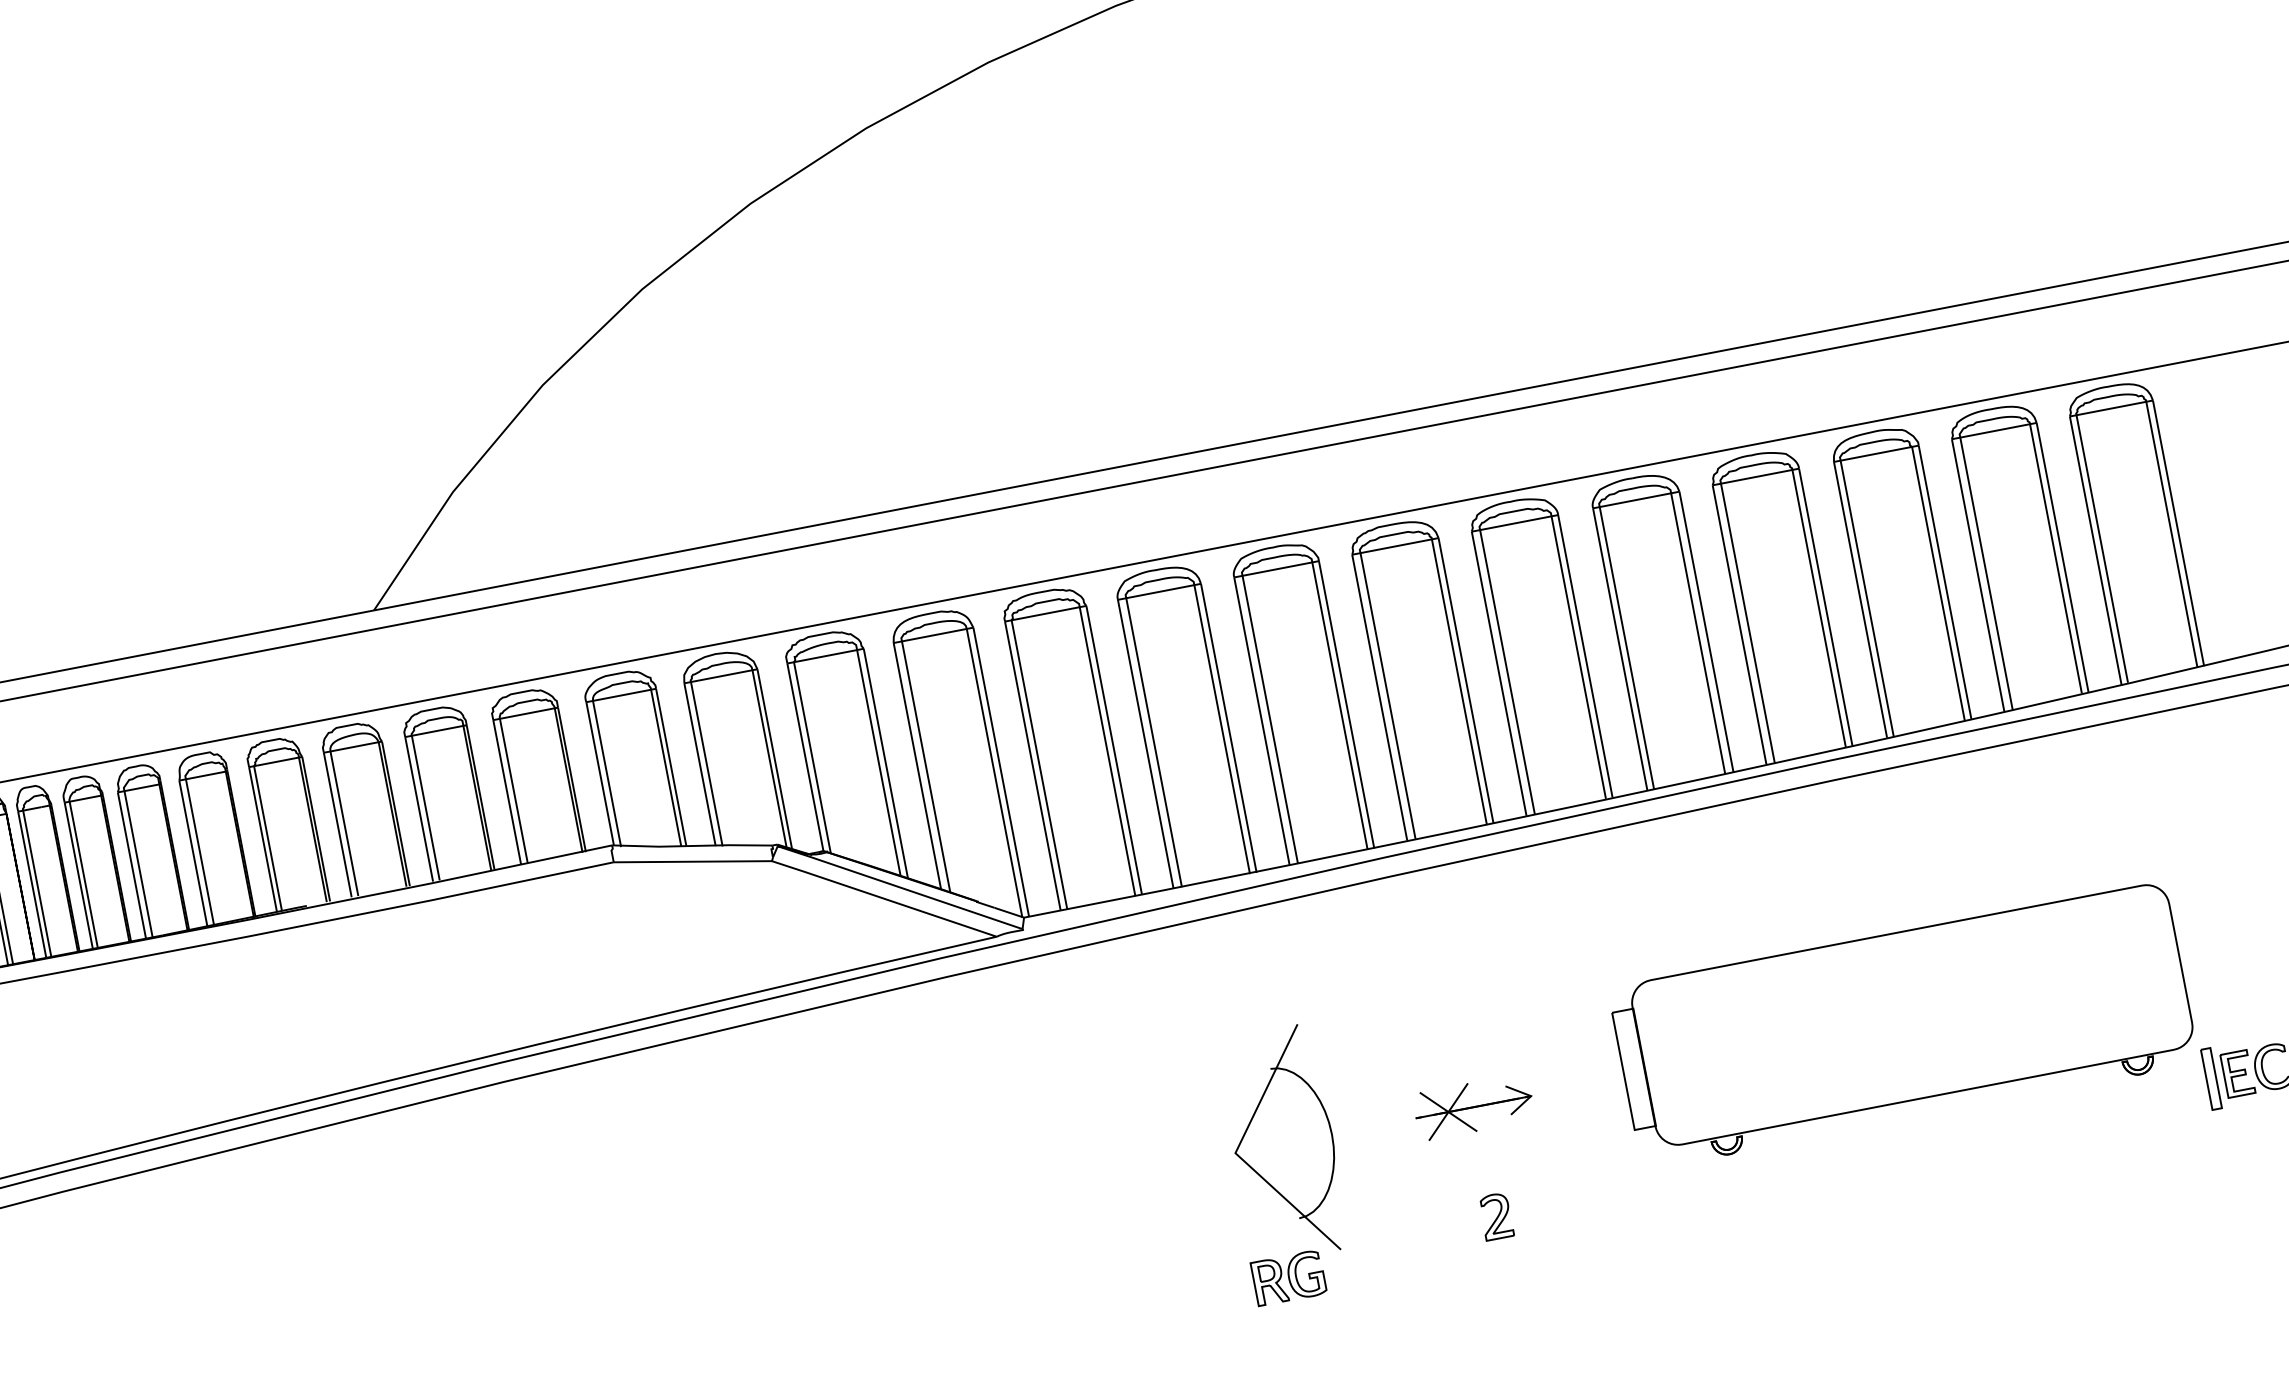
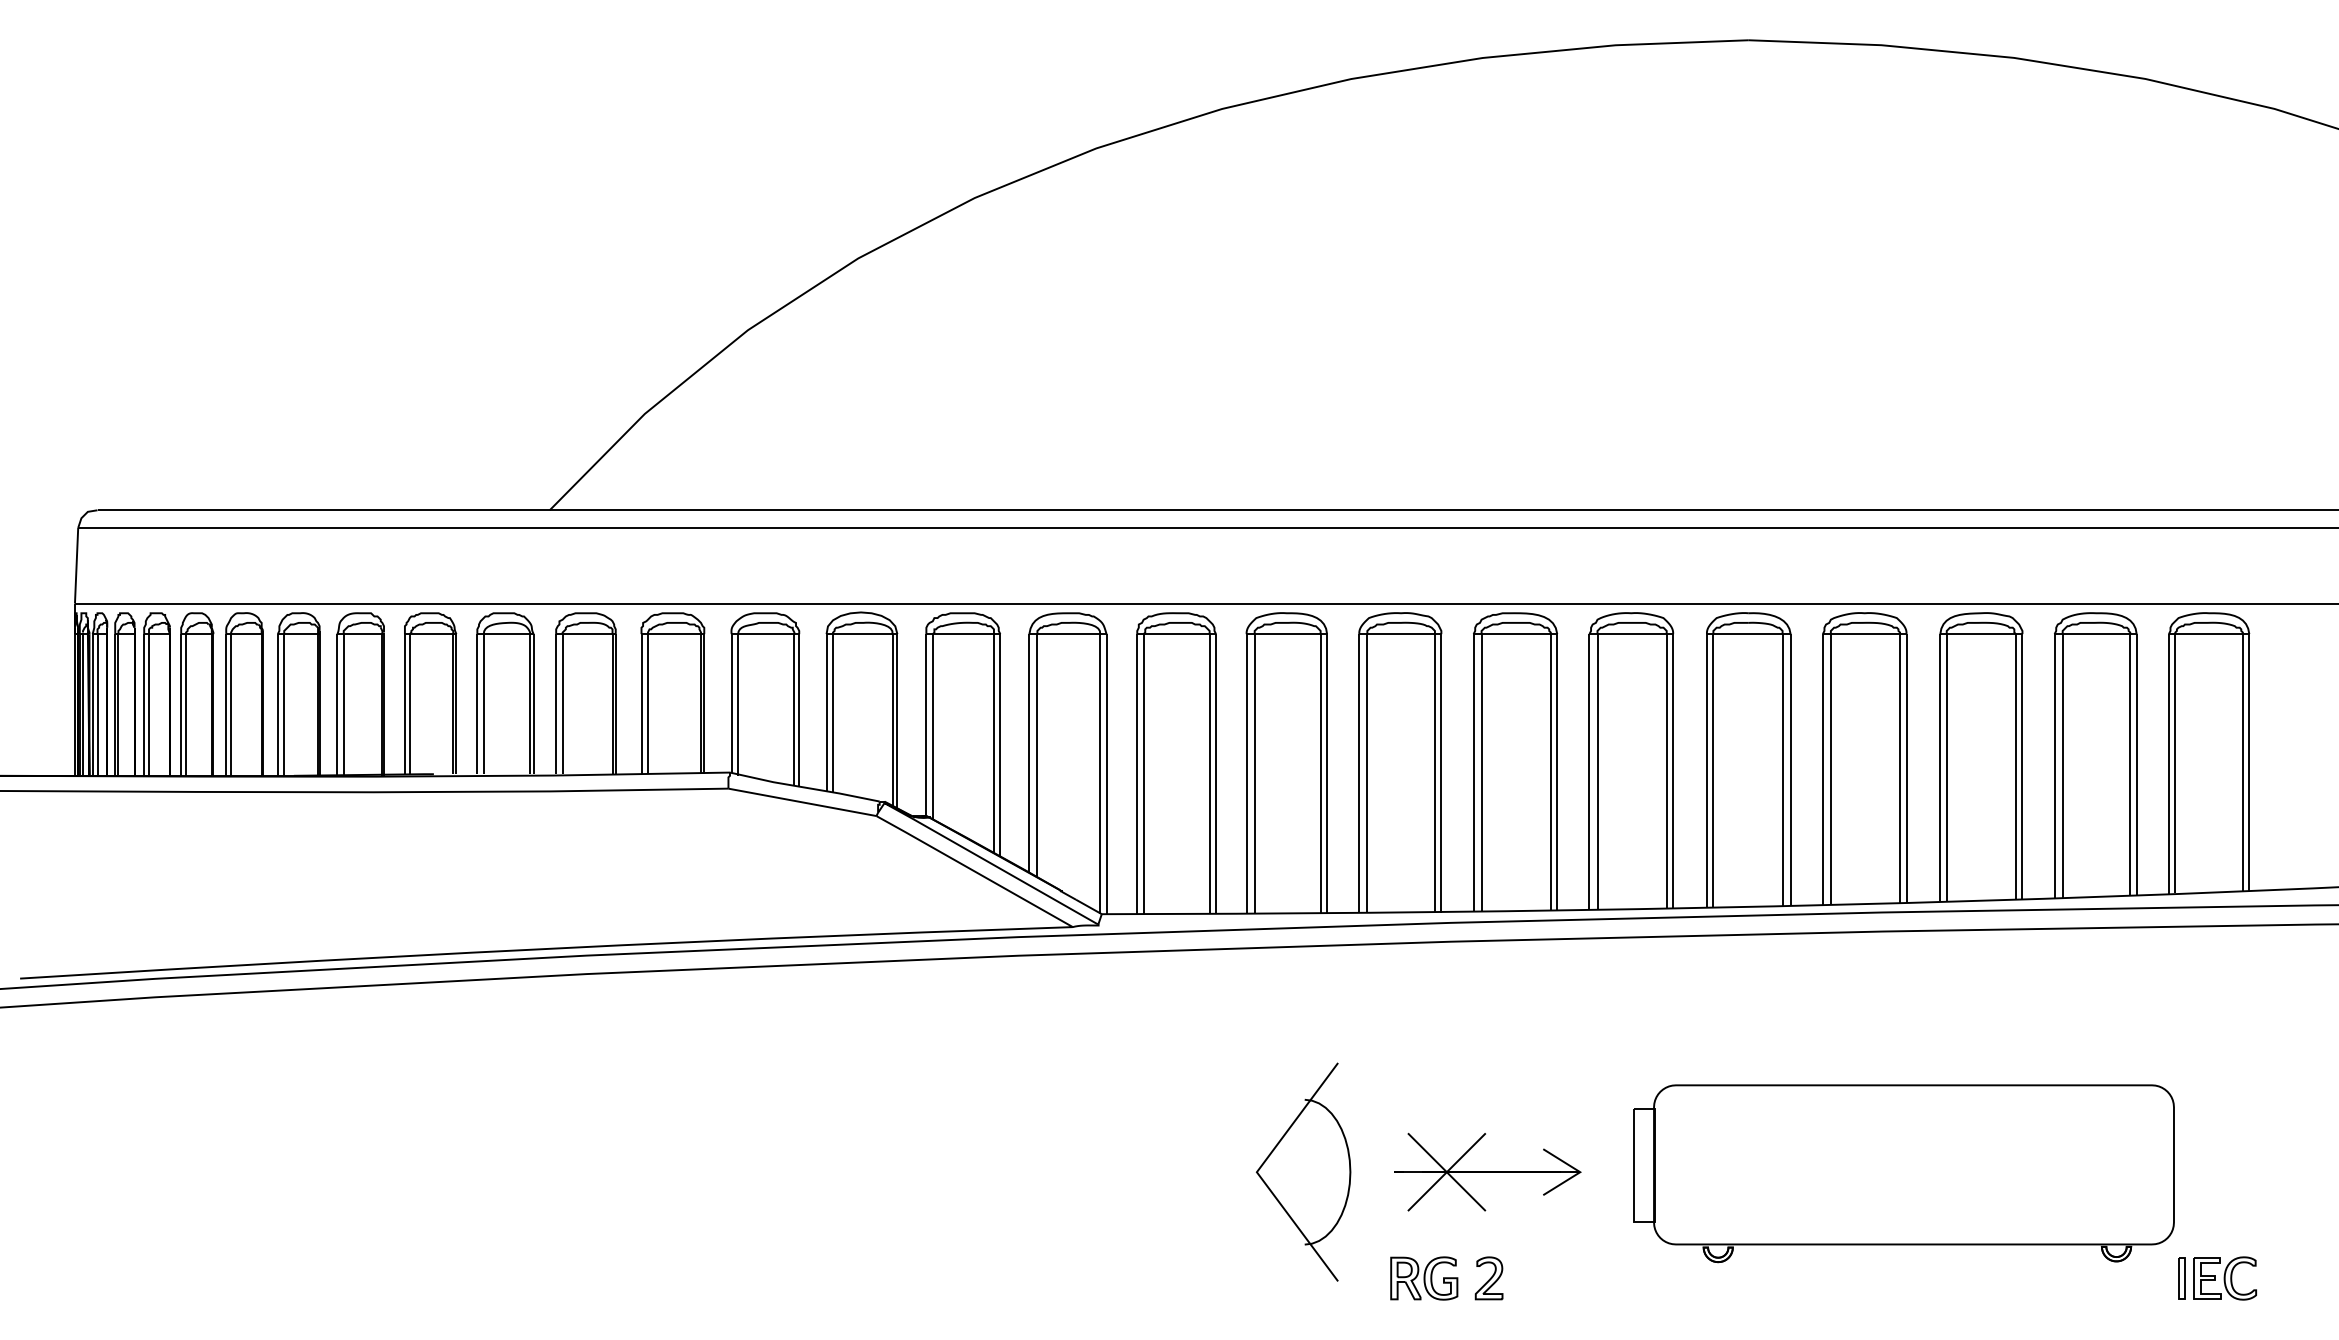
part: (2211, 1079) -> (2181, 1278), size x0.71
part: (1473, 1106) -> (1487, 1171), size x1.67
part: (1289, 1278) -> (1424, 1278), moved

